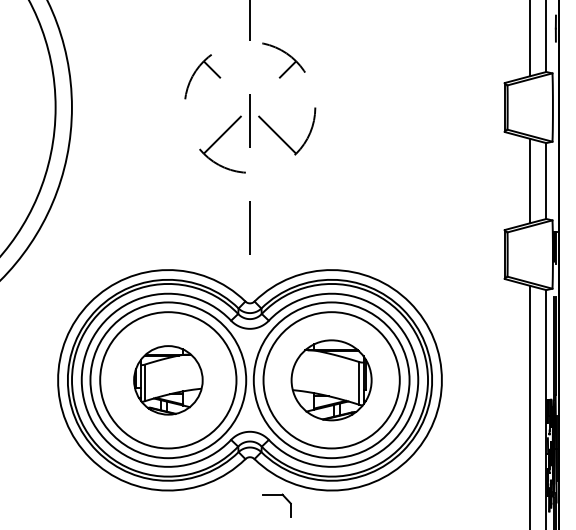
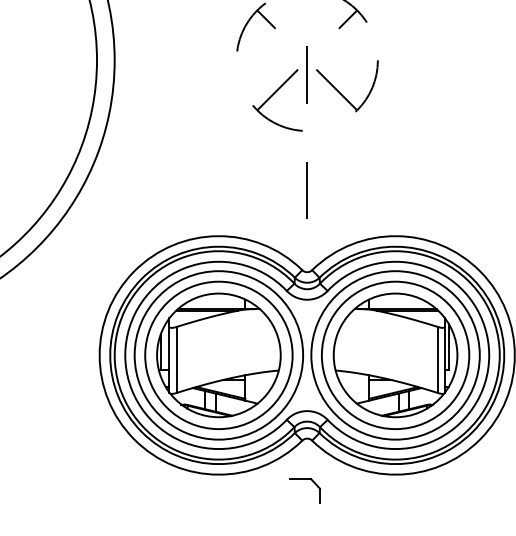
part: (168, 380) -> (219, 355), size x1.67
part: (331, 380) -> (395, 355), size x1.43
part: (276, 495) -> (304, 480), moved

